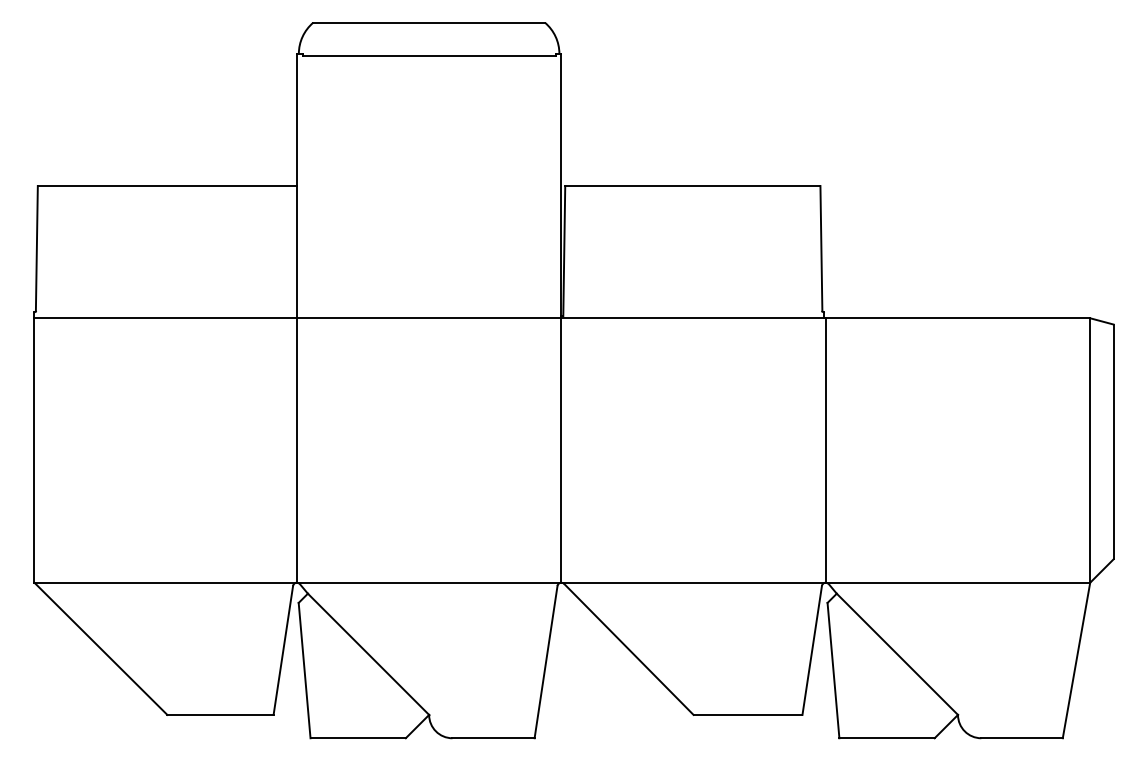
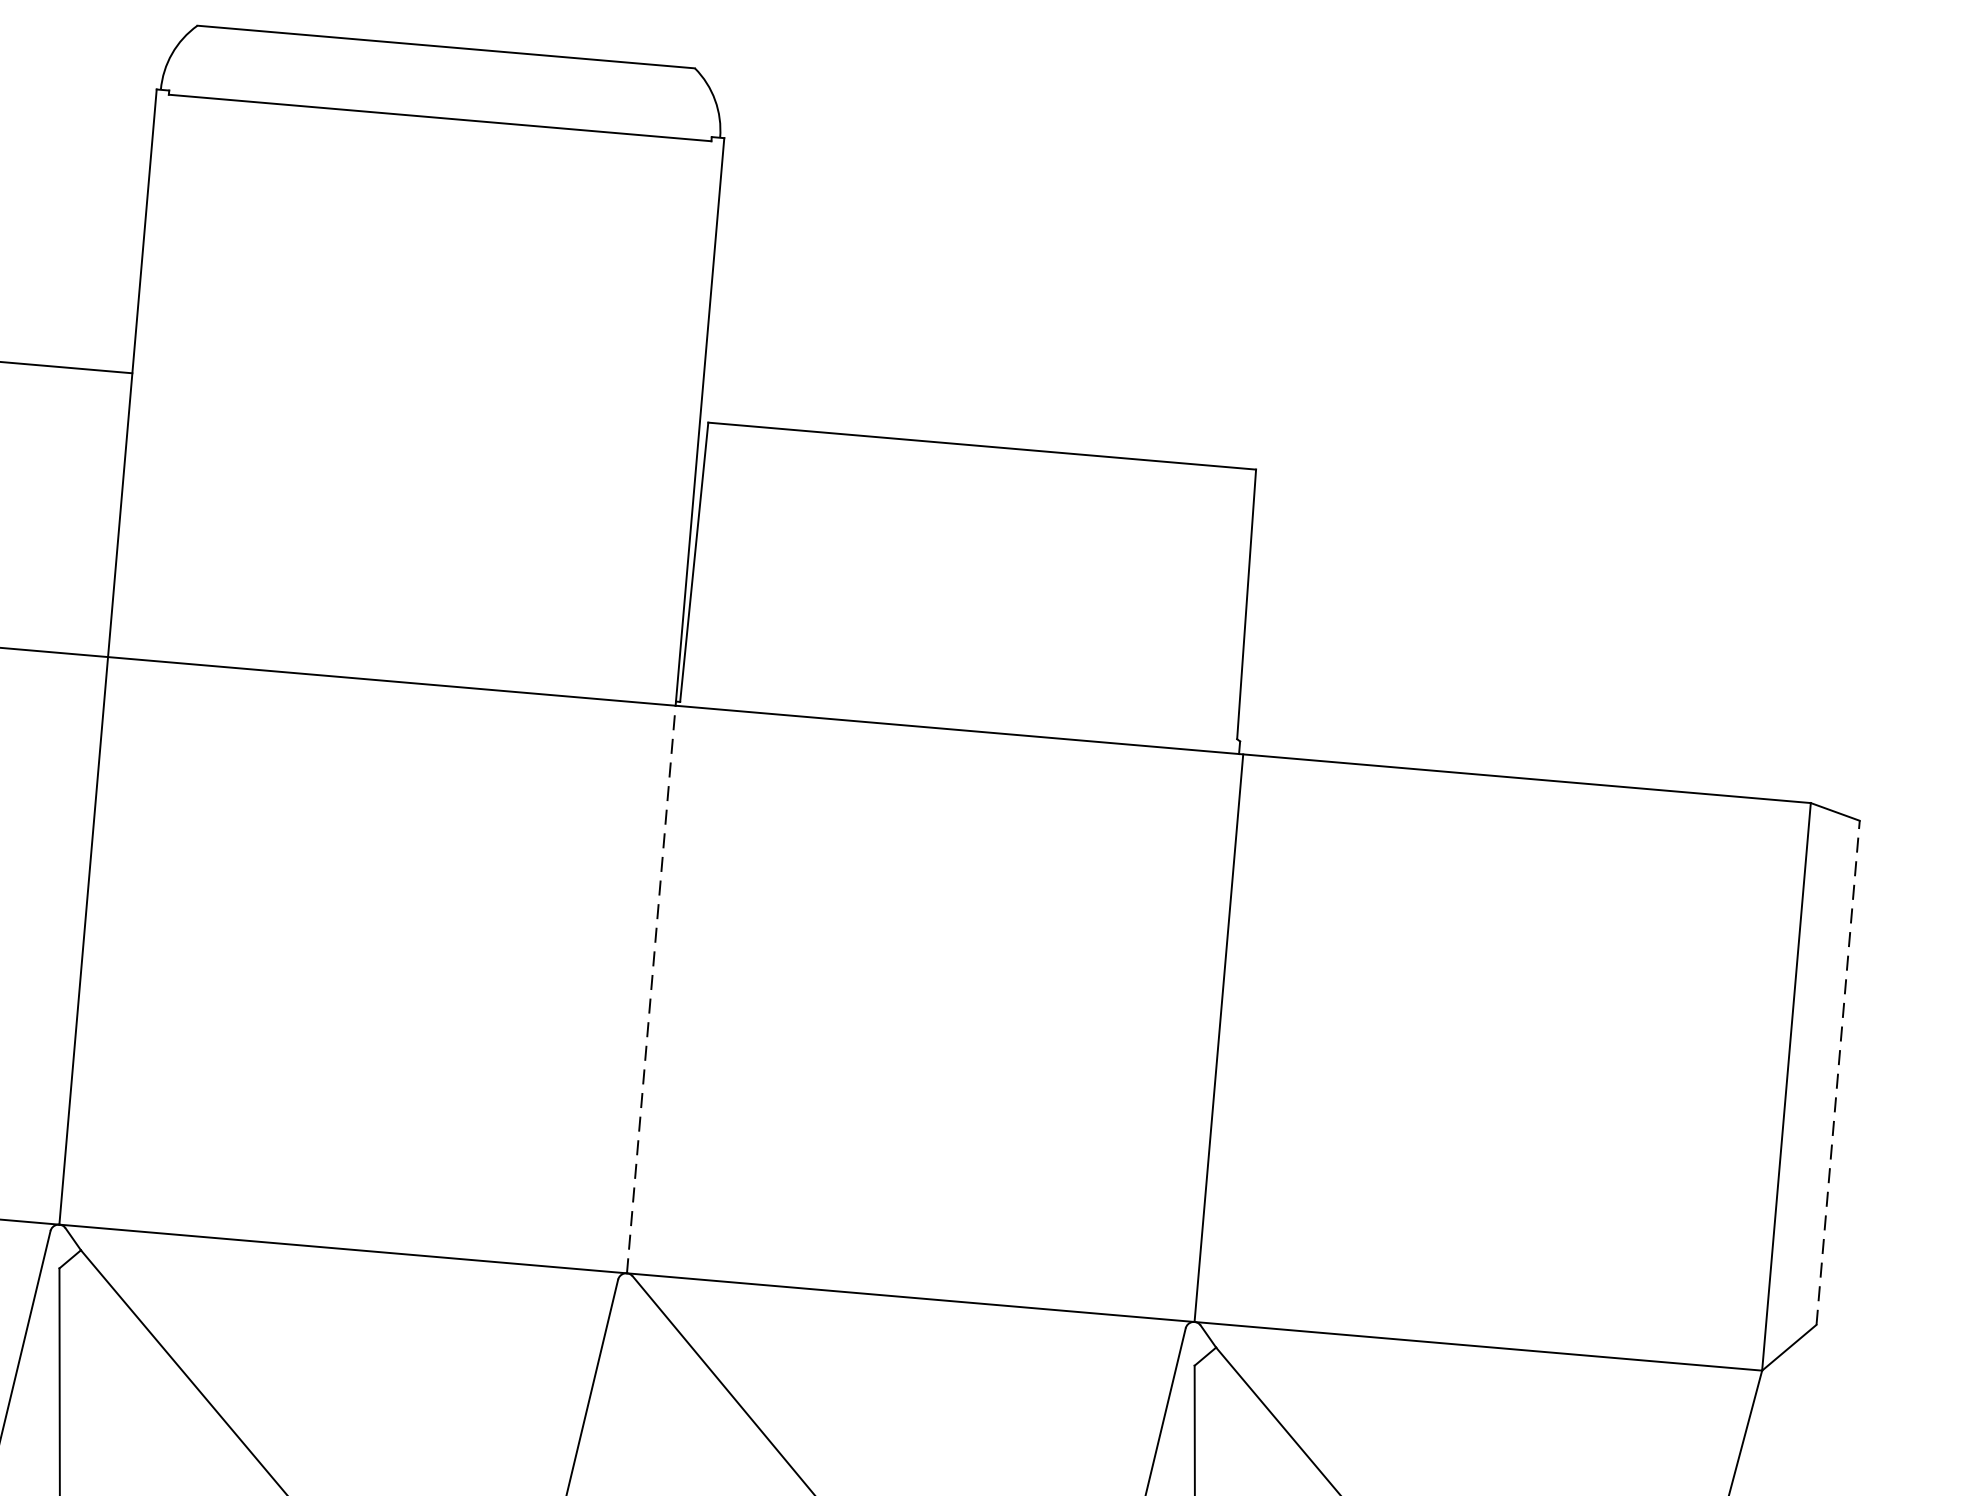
line: (1113, 441) -> (1838, 1071), solid -> dashed
line: (561, 449) -> (651, 987), solid -> dashed

